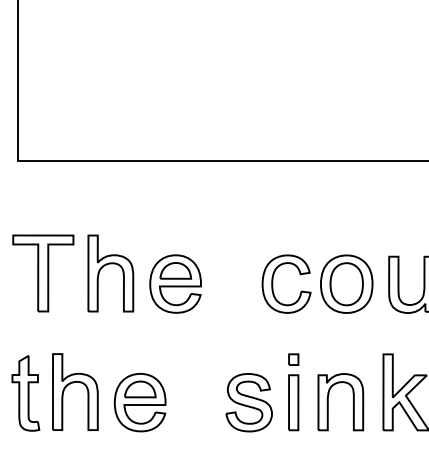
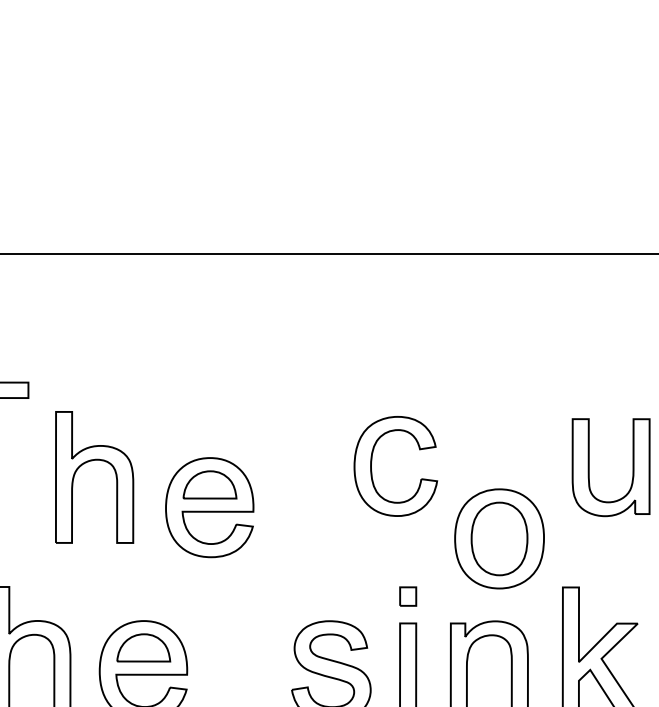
part: (107, 265) -> (88, 463), moved
part: (175, 283) -> (209, 506), moved
part: (346, 283) -> (499, 537), moved

